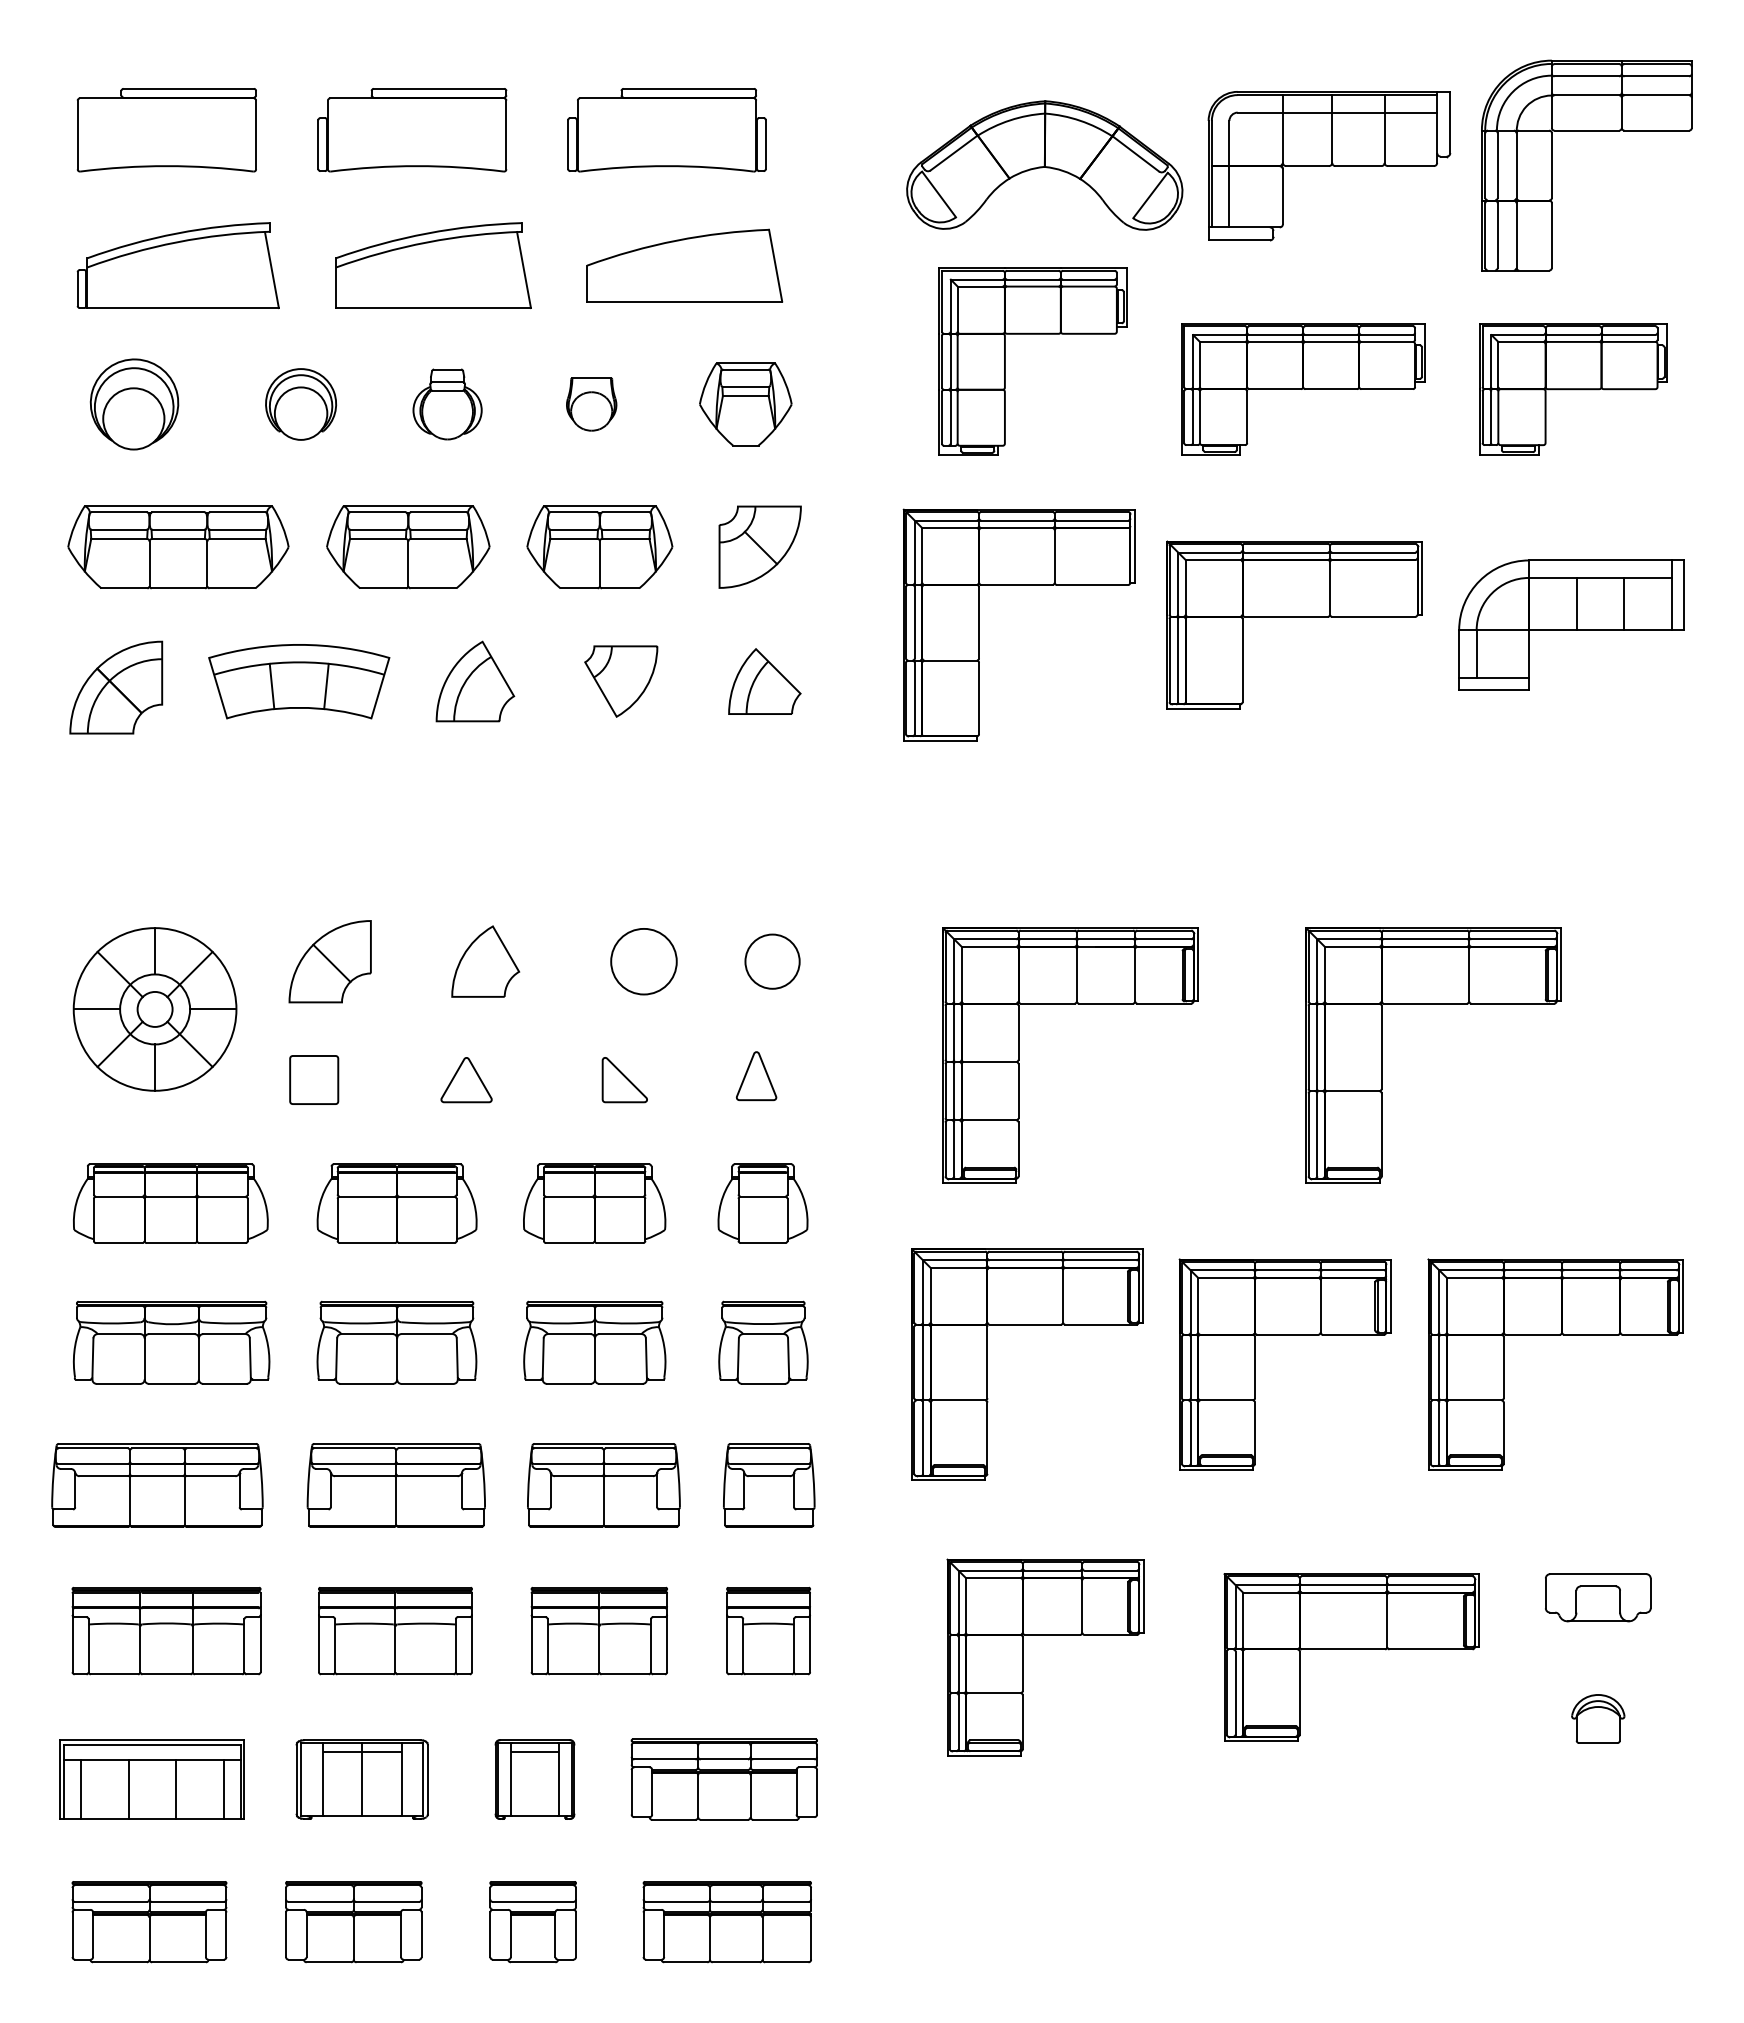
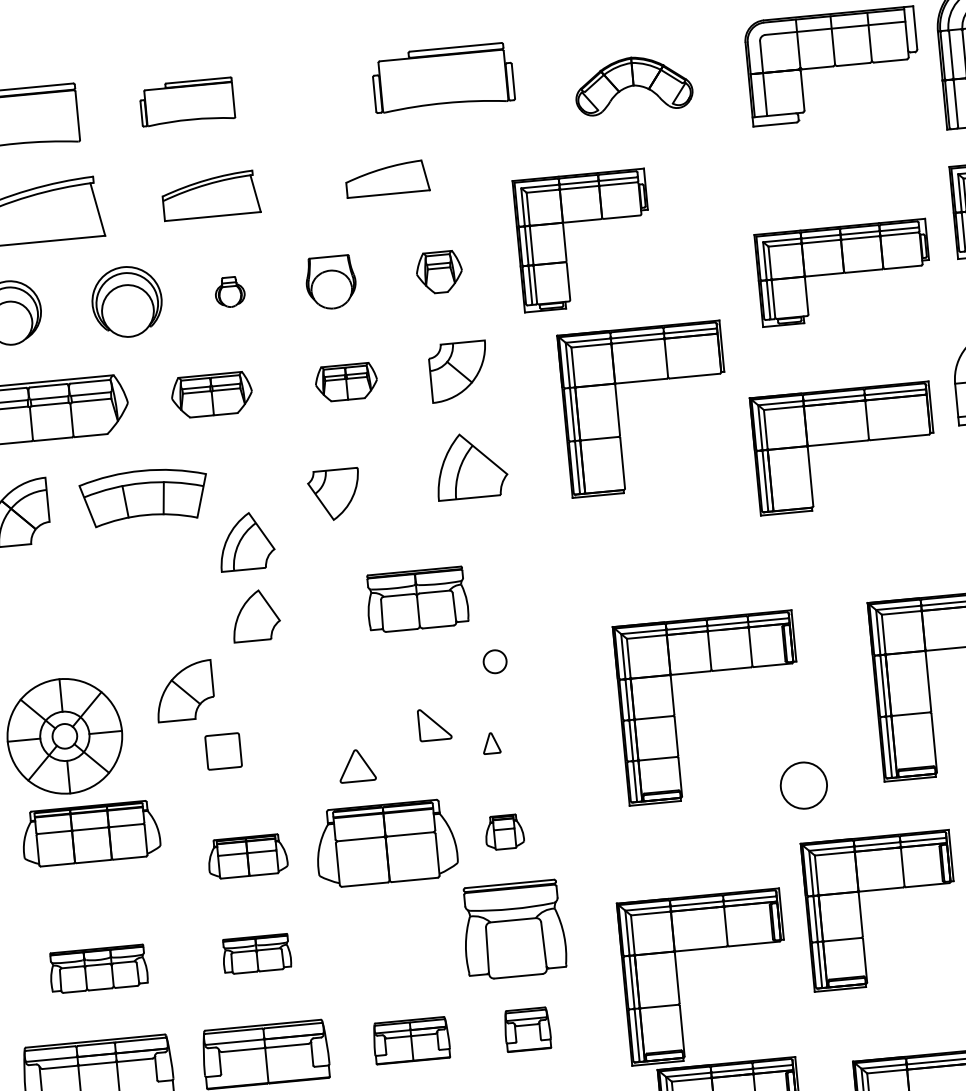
part: (412, 130) -> (187, 102), size x0.7
part: (666, 130) -> (442, 78), moved
part: (1044, 165) -> (633, 84), size x0.6
part: (433, 265) -> (210, 195), size x0.7
part: (684, 265) -> (387, 178), size x0.6
part: (1032, 334) -> (582, 221), moved
part: (1303, 389) -> (844, 273), moved
part: (301, 404) -> (127, 301), size x1.4
part: (447, 404) -> (230, 292), size x0.6
part: (591, 404) -> (331, 282), size x1.4
part: (745, 404) -> (439, 272), size x0.7
part: (408, 547) -> (212, 395), size x0.7
part: (599, 547) -> (346, 382), size x0.6
part: (1294, 617) -> (844, 443), moved
part: (475, 681) -> (246, 541), moved
part: (621, 681) -> (334, 494), moved
part: (764, 681) -> (470, 465), size x1.4
part: (485, 961) -> (255, 615), moved
part: (643, 961) -> (803, 785), moved
part: (772, 961) -> (495, 661), size x0.6
part: (756, 1076) -> (491, 743), size x0.6
part: (314, 1079) -> (223, 751), moved
part: (466, 1080) -> (356, 766), moved
part: (624, 1080) -> (434, 724), moved
part: (170, 1203) -> (90, 833), moved
part: (396, 1203) -> (247, 856), size x0.7
part: (594, 1203) -> (386, 843), size x1.4
part: (762, 1203) -> (504, 832), size x0.6
part: (1027, 1325) -> (702, 949), moved
part: (171, 1342) -> (98, 969), size x0.7
part: (396, 1342) -> (256, 954), size x0.6
part: (594, 1342) -> (416, 599), moved
part: (763, 1342) -> (514, 929), size x1.6
part: (603, 1485) -> (411, 1040), size x0.7
part: (769, 1485) -> (527, 1029), size x0.7

